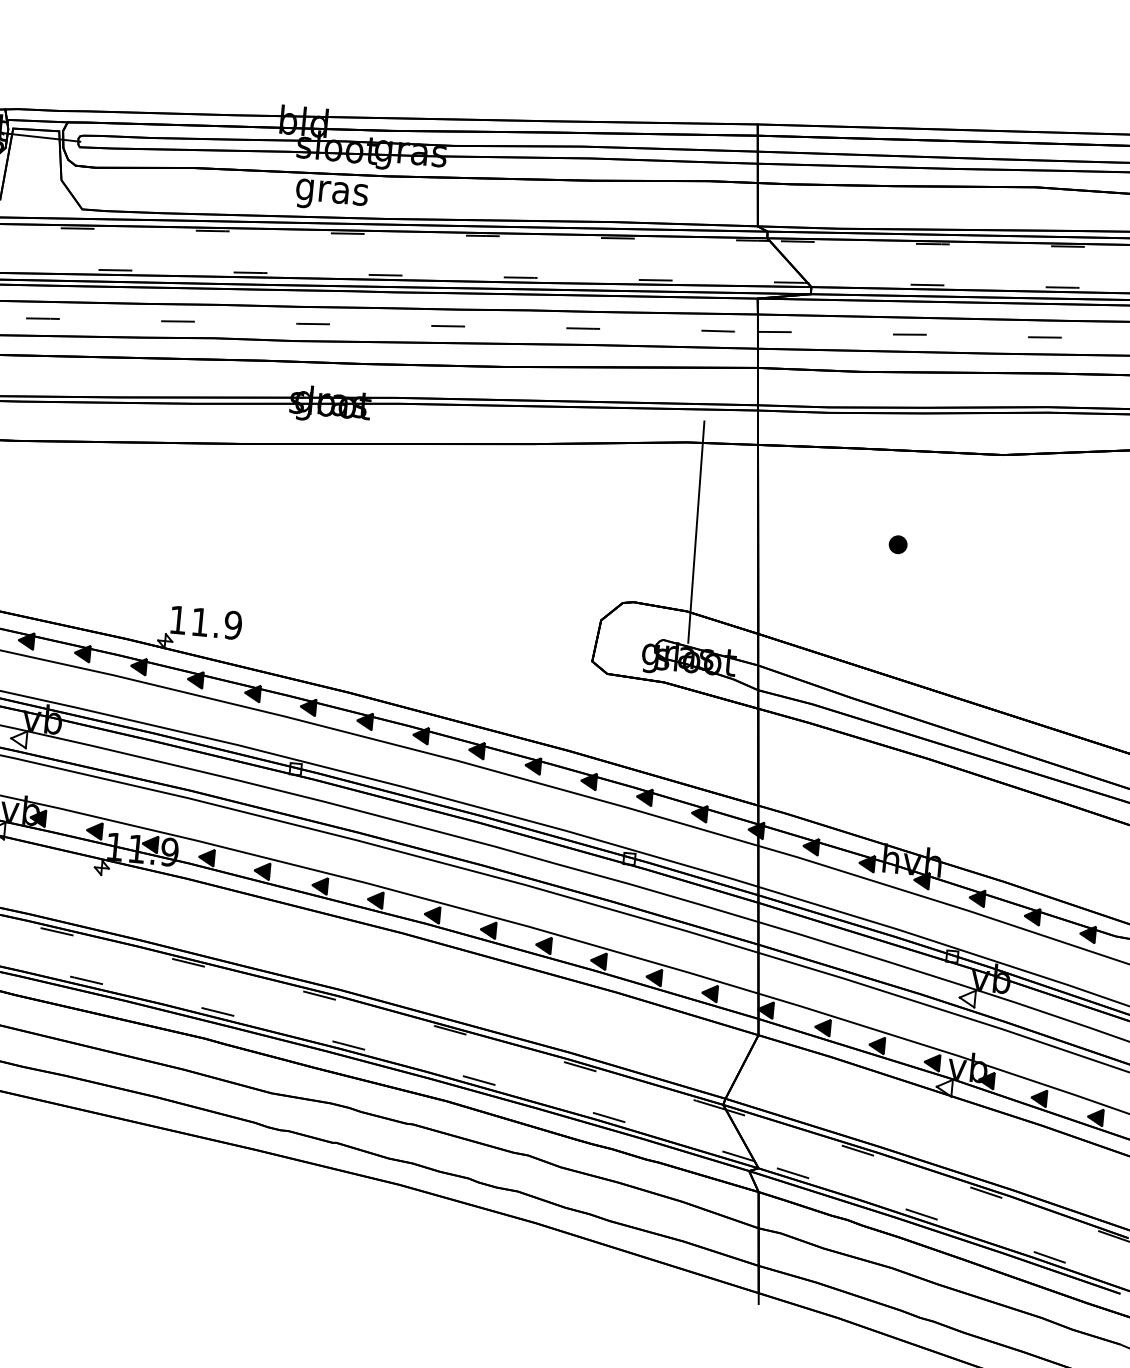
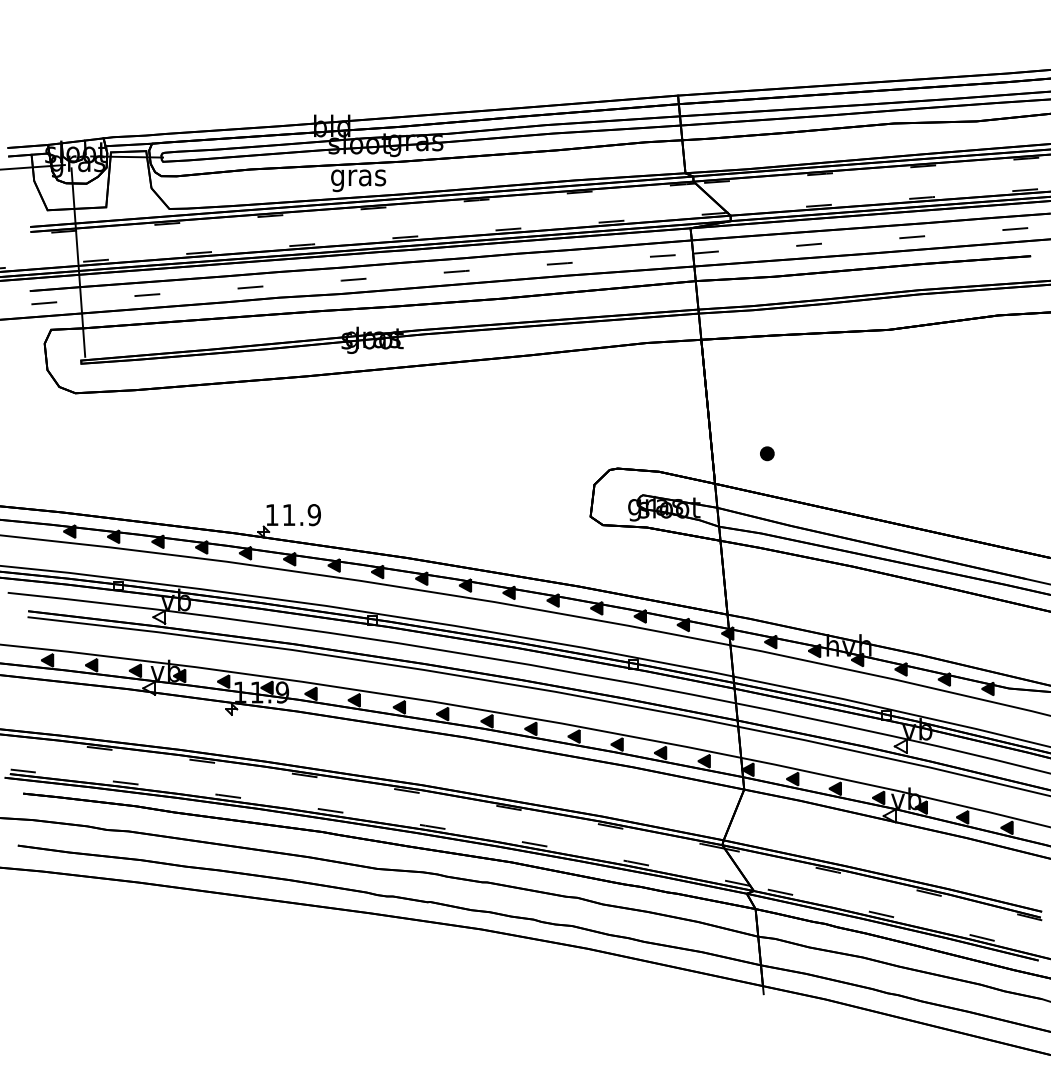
line: (696, 531) -> (660, 410), removed
part: (898, 544) -> (767, 453), moved

